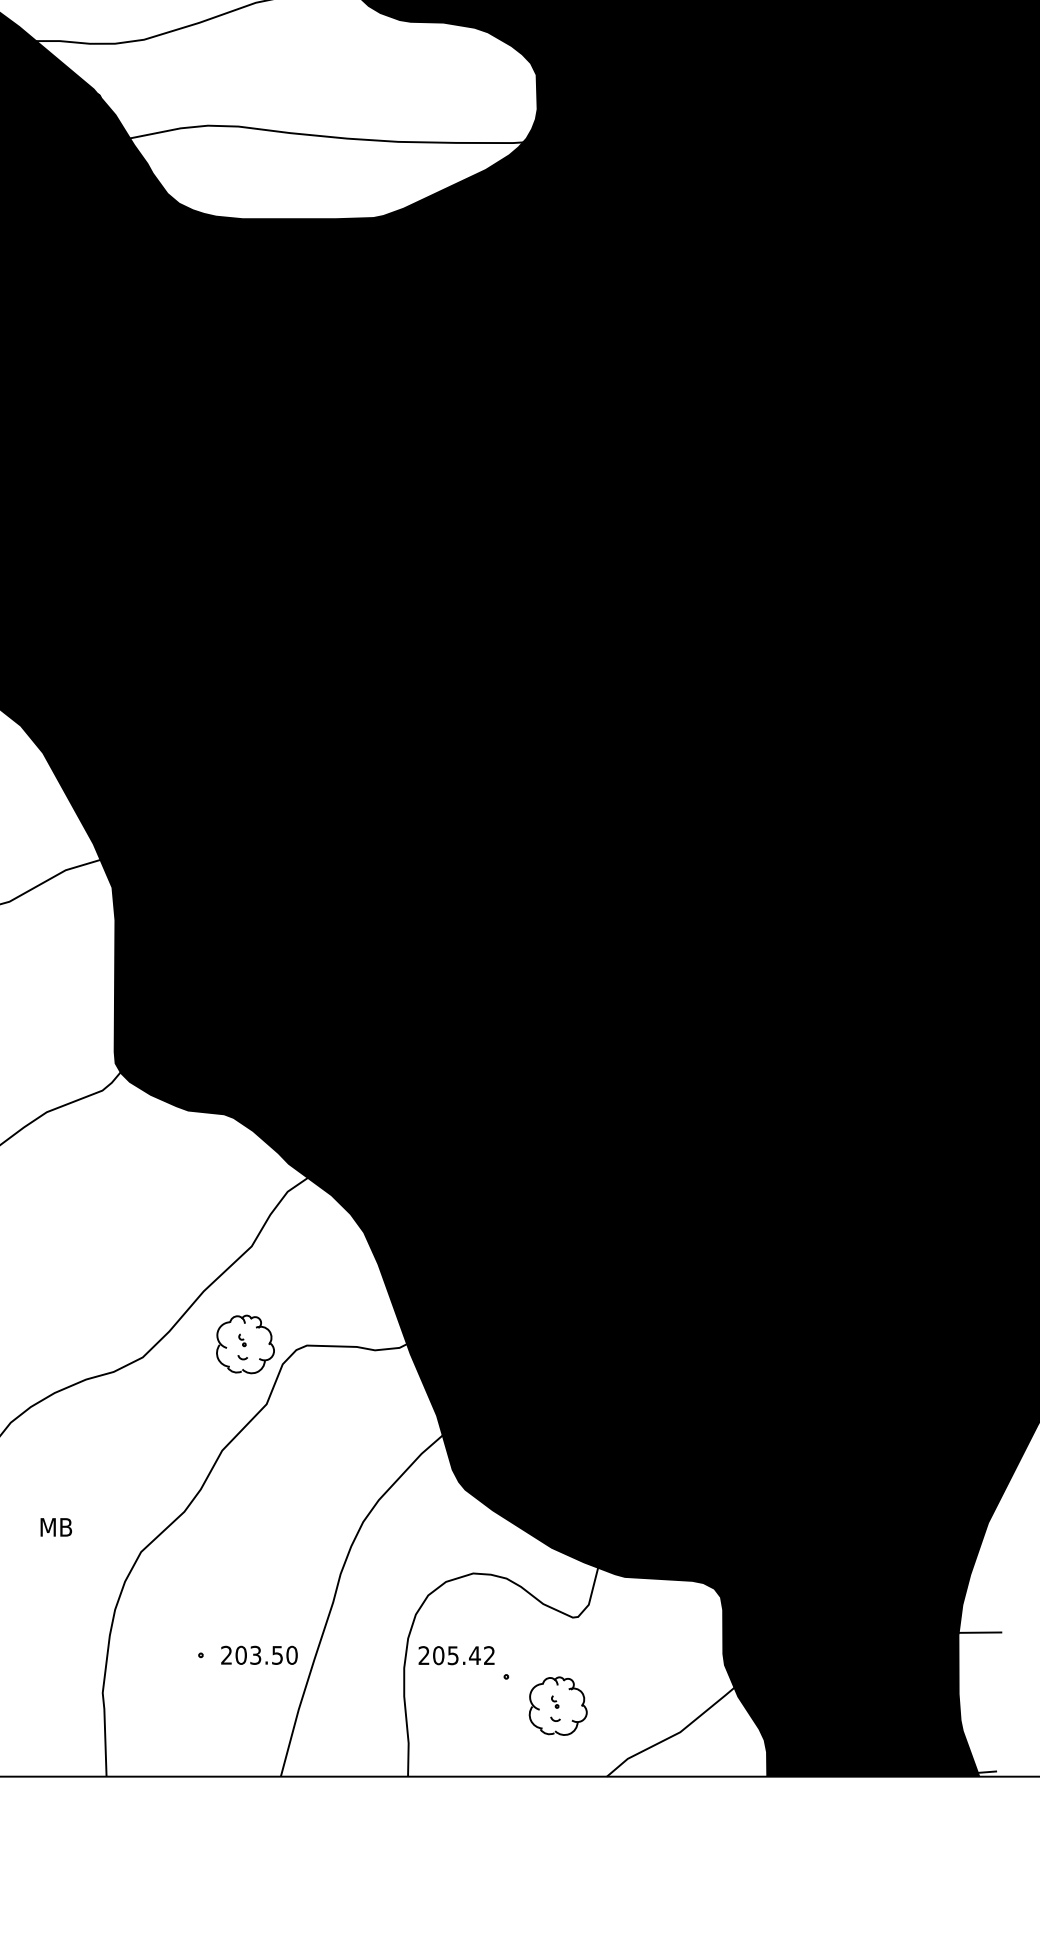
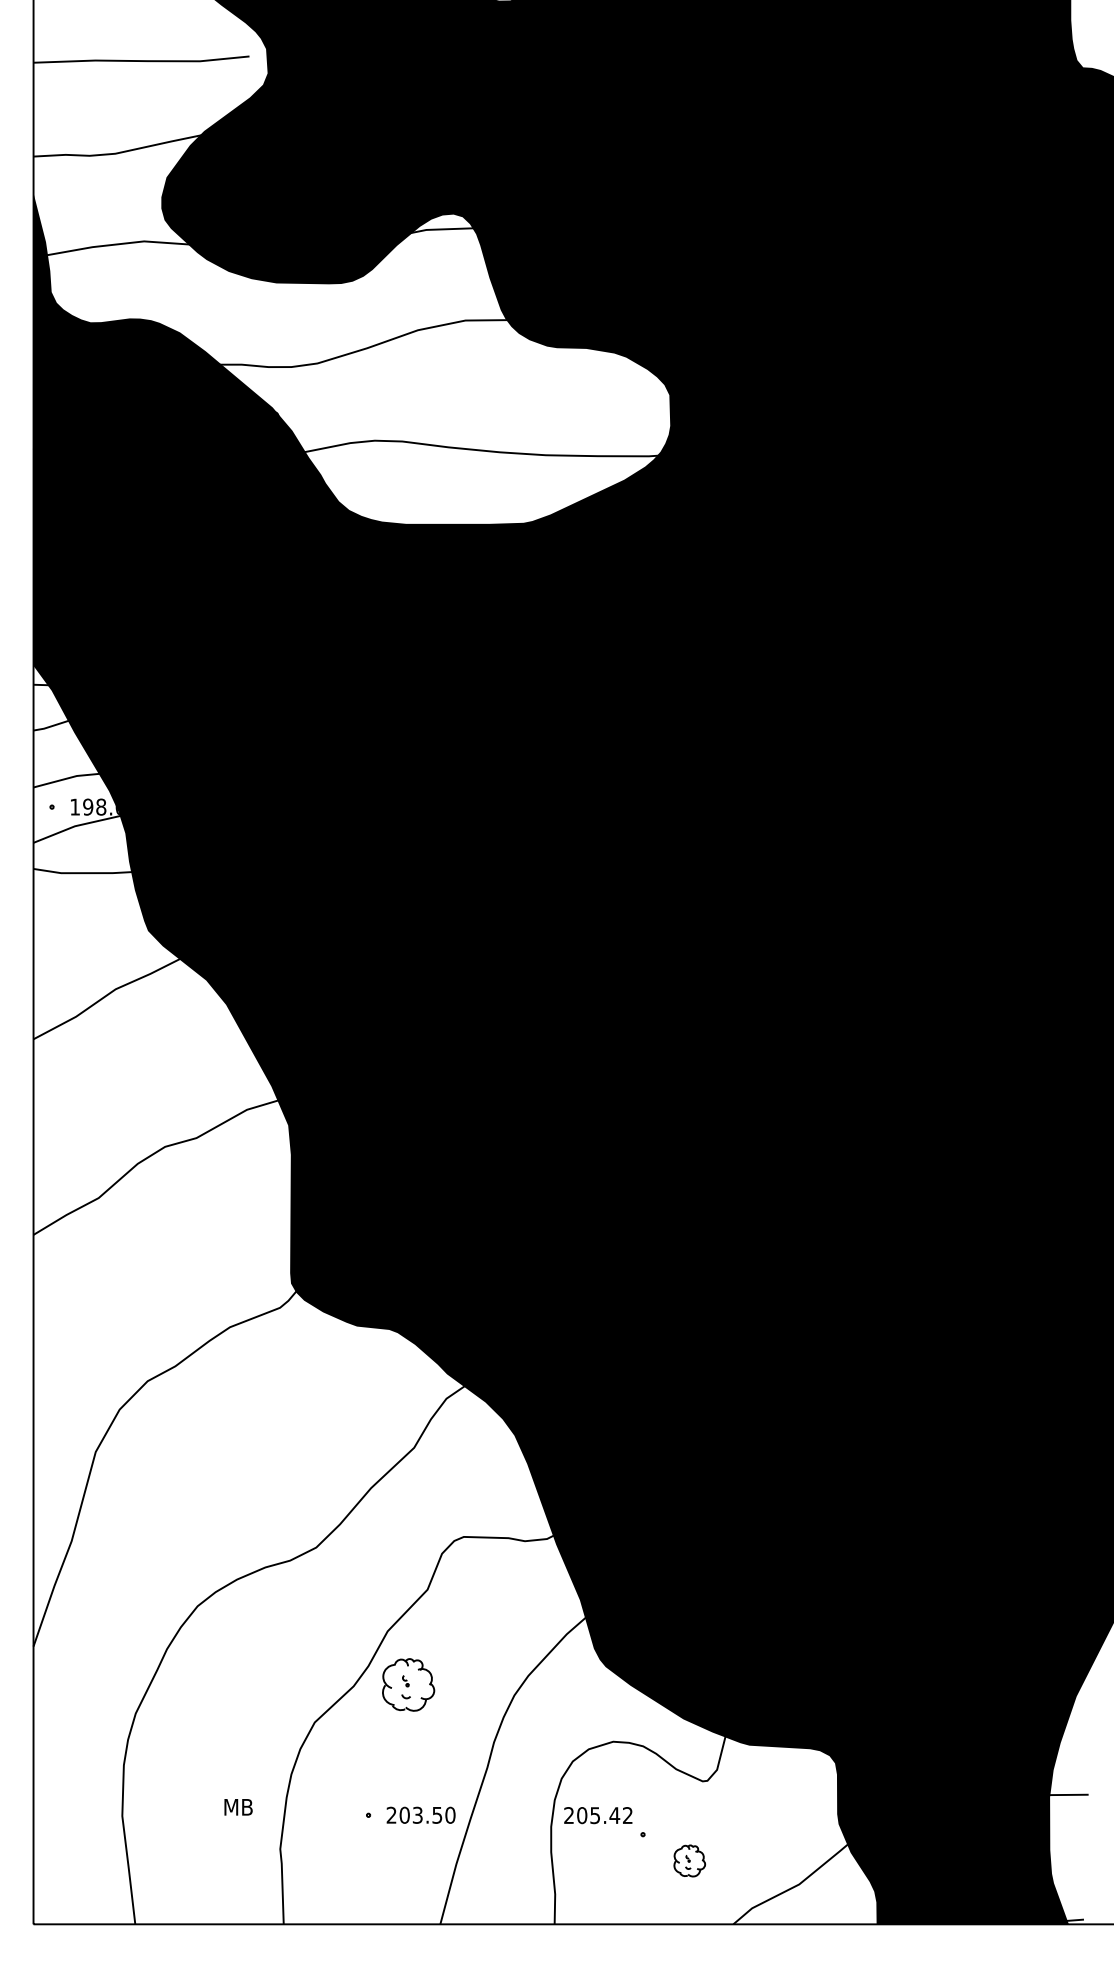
part: (245, 1343) -> (408, 1684), moved
text: (56, 1527) -> (238, 1807), moved
part: (558, 1705) -> (689, 1860), size x0.6

